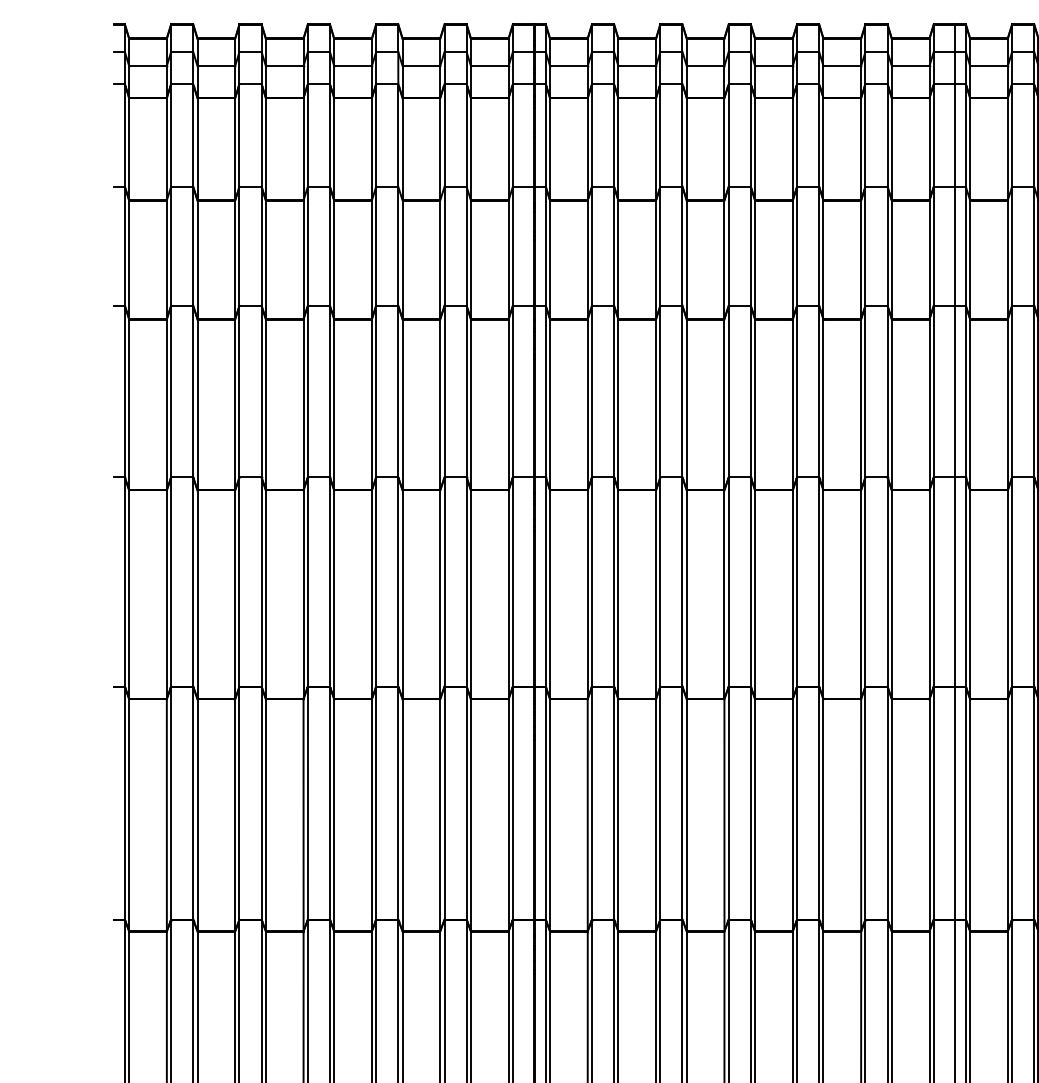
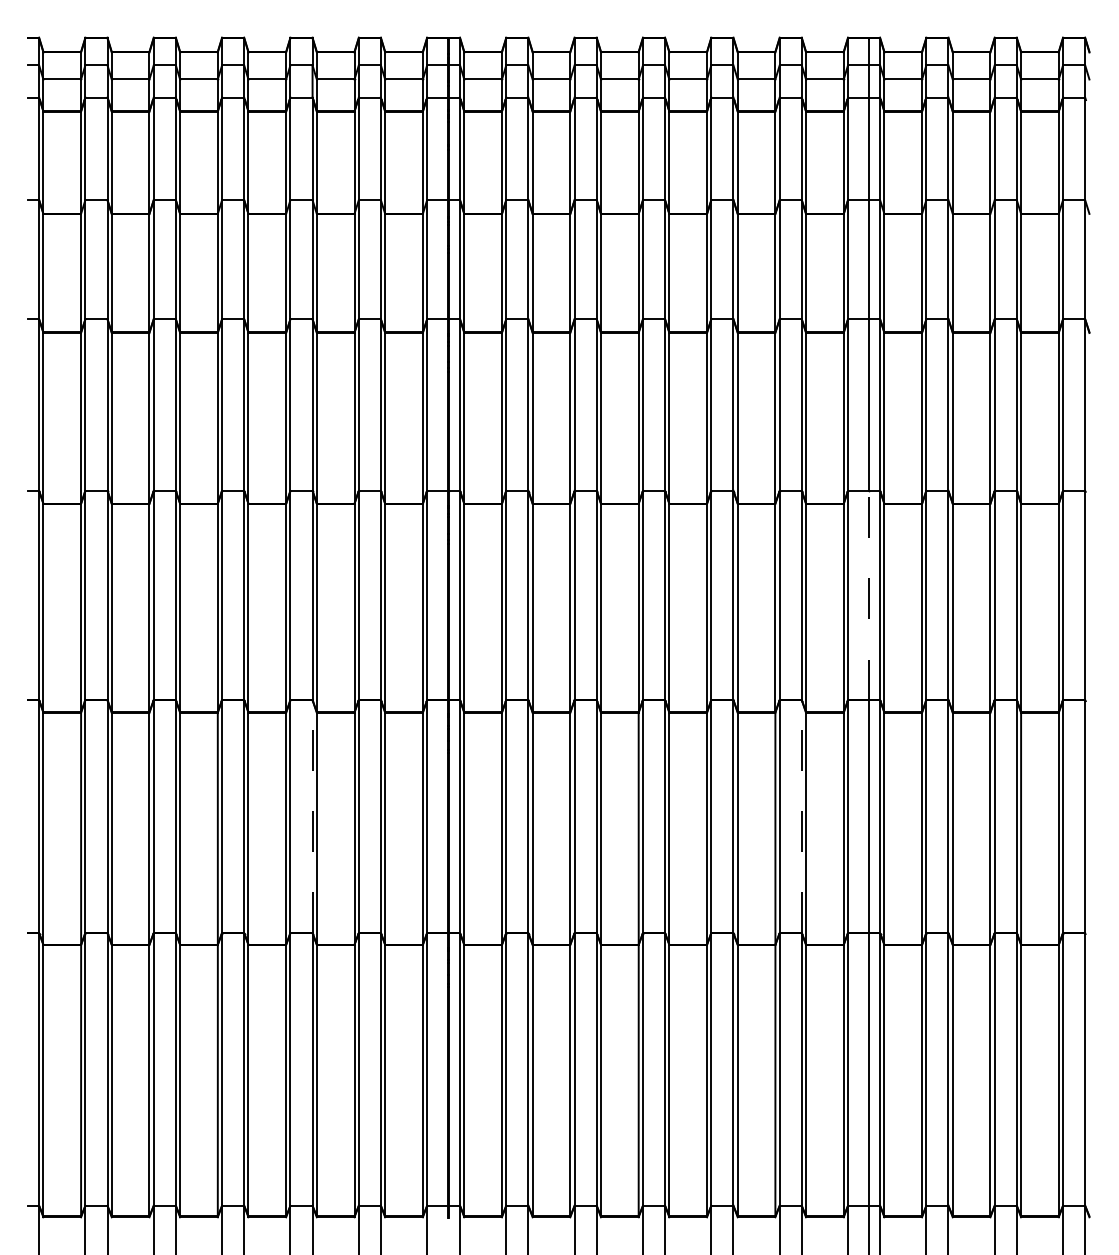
line: (955, 582) -> (869, 595), solid -> dashed
line: (398, 803) -> (312, 816), solid -> dashed
line: (887, 803) -> (801, 816), solid -> dashed

